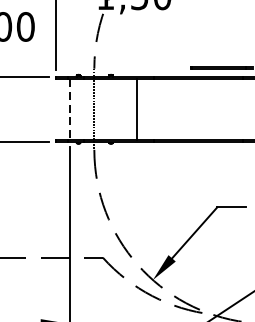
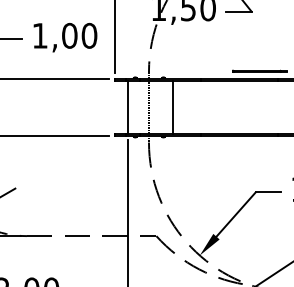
line: (69, 109) -> (127, 107), dashed -> solid
line: (137, 109) -> (173, 107), moved

